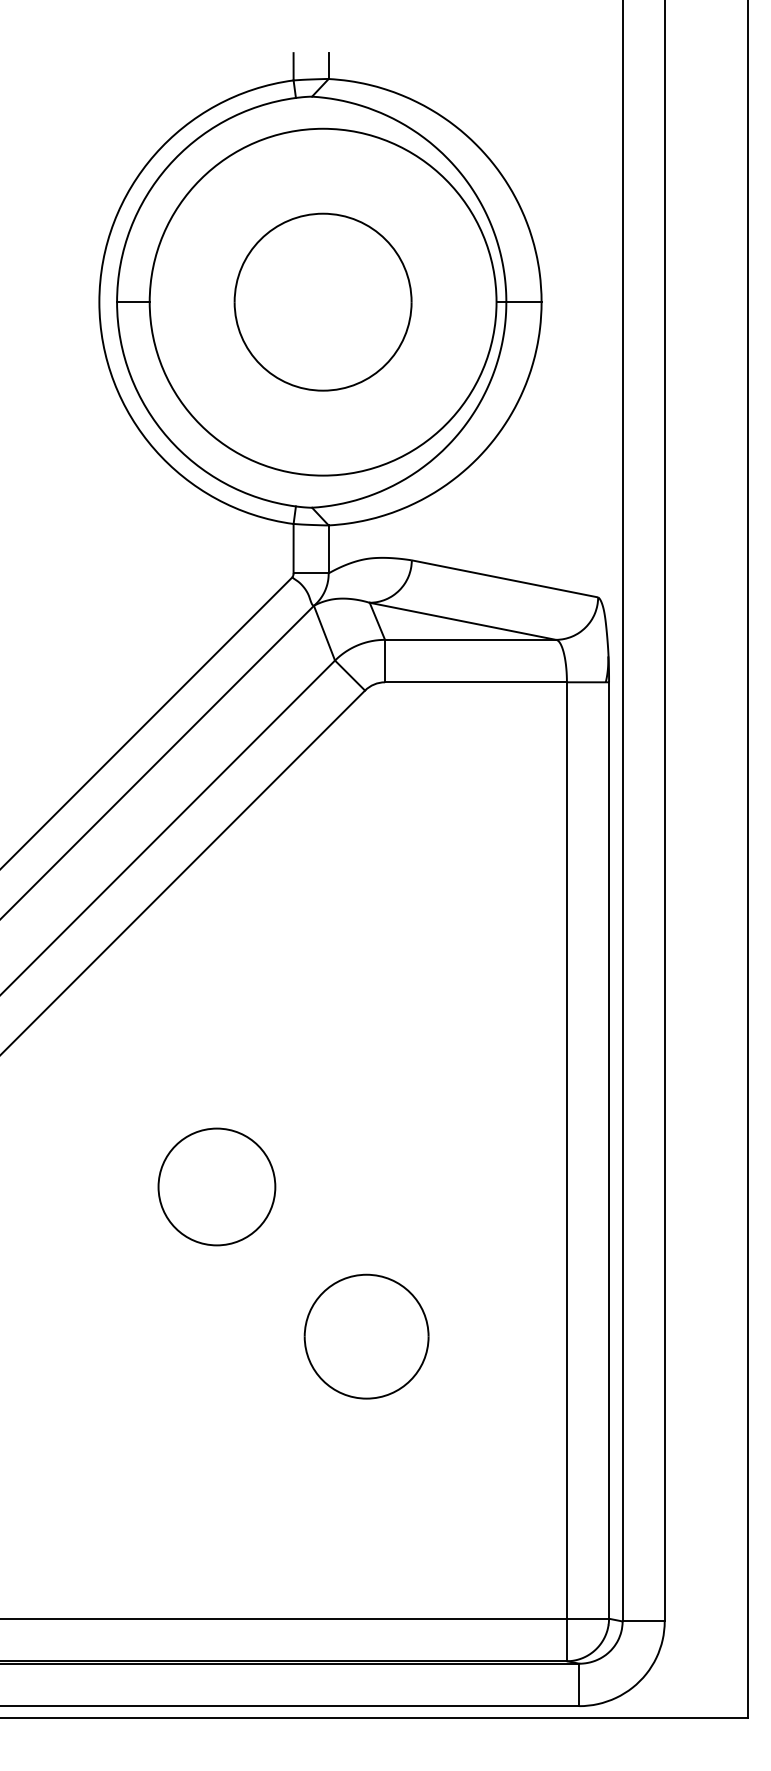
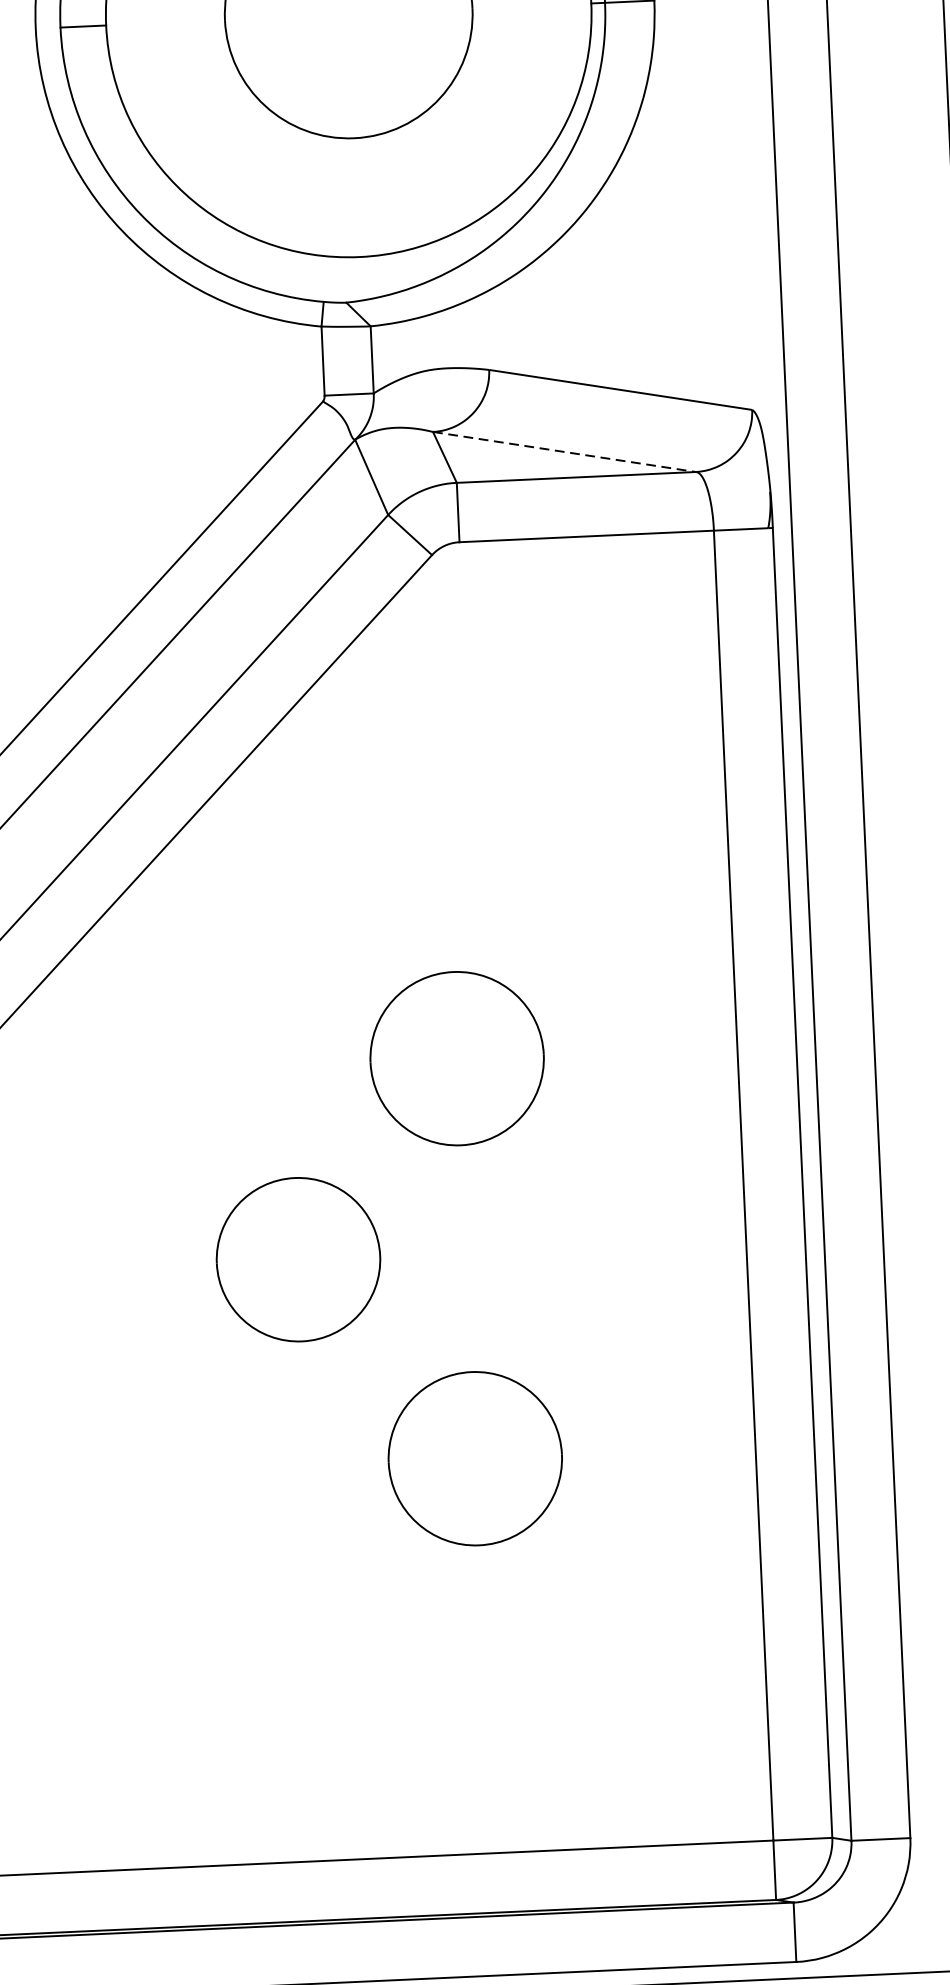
line: (462, 621) -> (563, 452), solid -> dashed
part: (366, 1050) -> (456, 1058), added
part: (216, 1186) -> (297, 1259), moved

